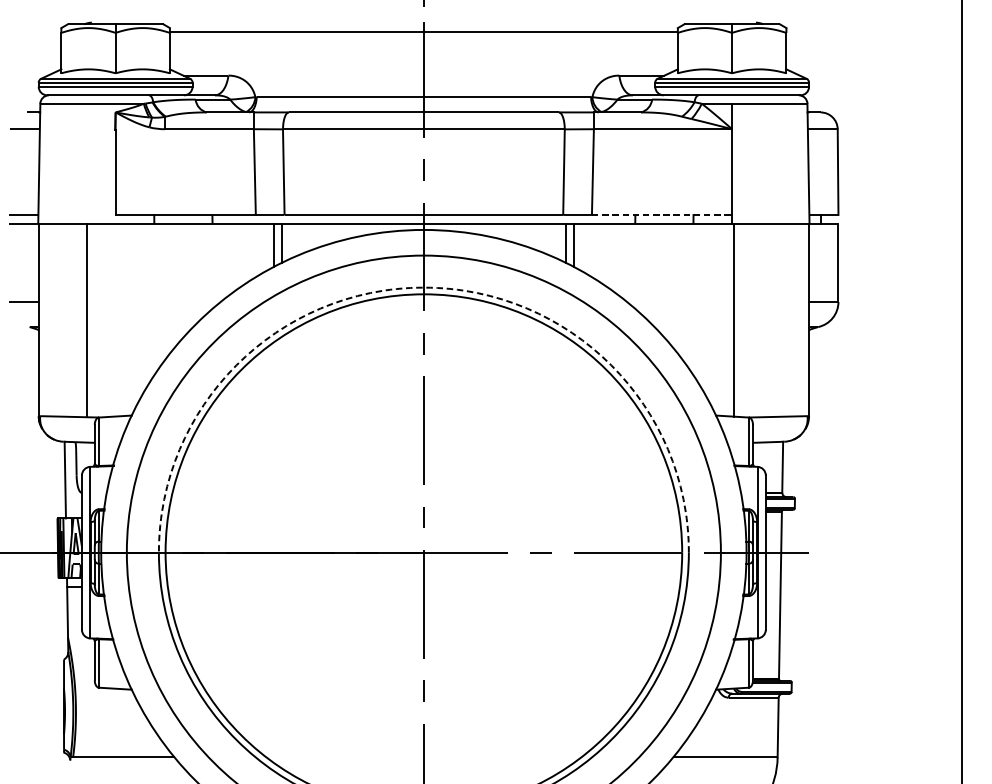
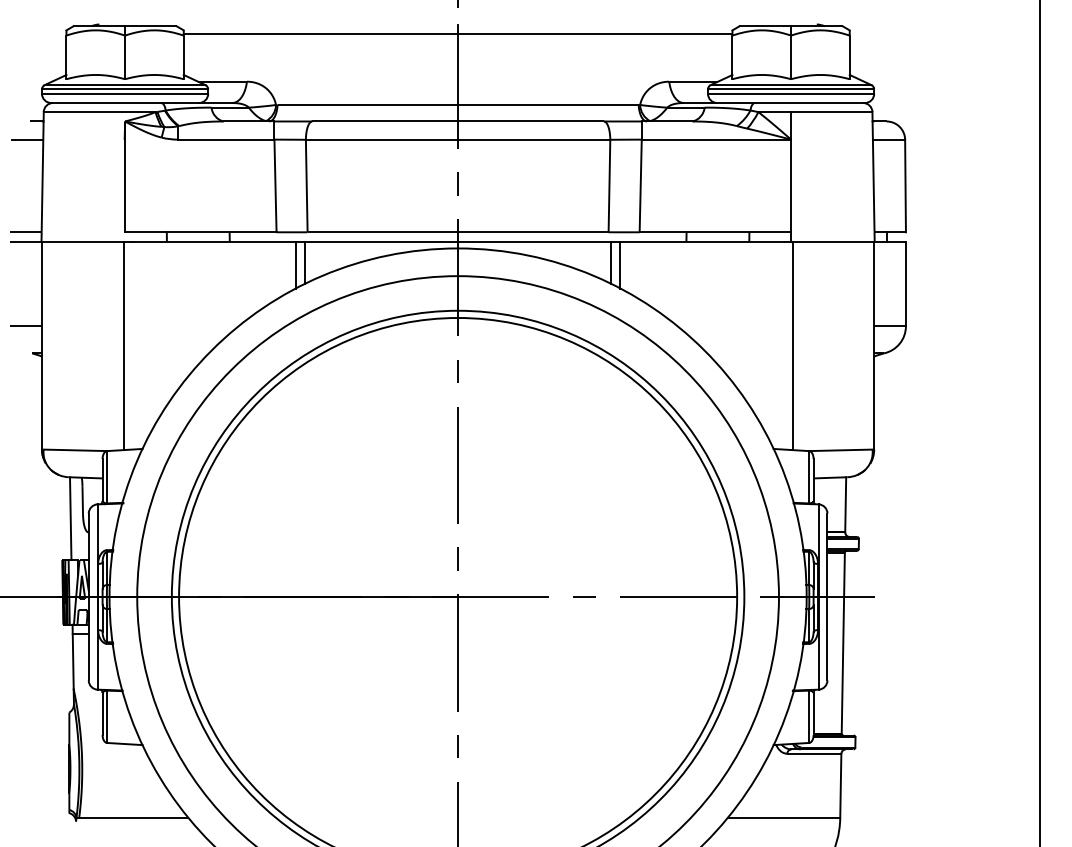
line: (662, 215) -> (715, 232), dashed -> solid
arc: (424, 287) -> (458, 310), dashed -> solid
line: (86, 319) -> (123, 345), moved

